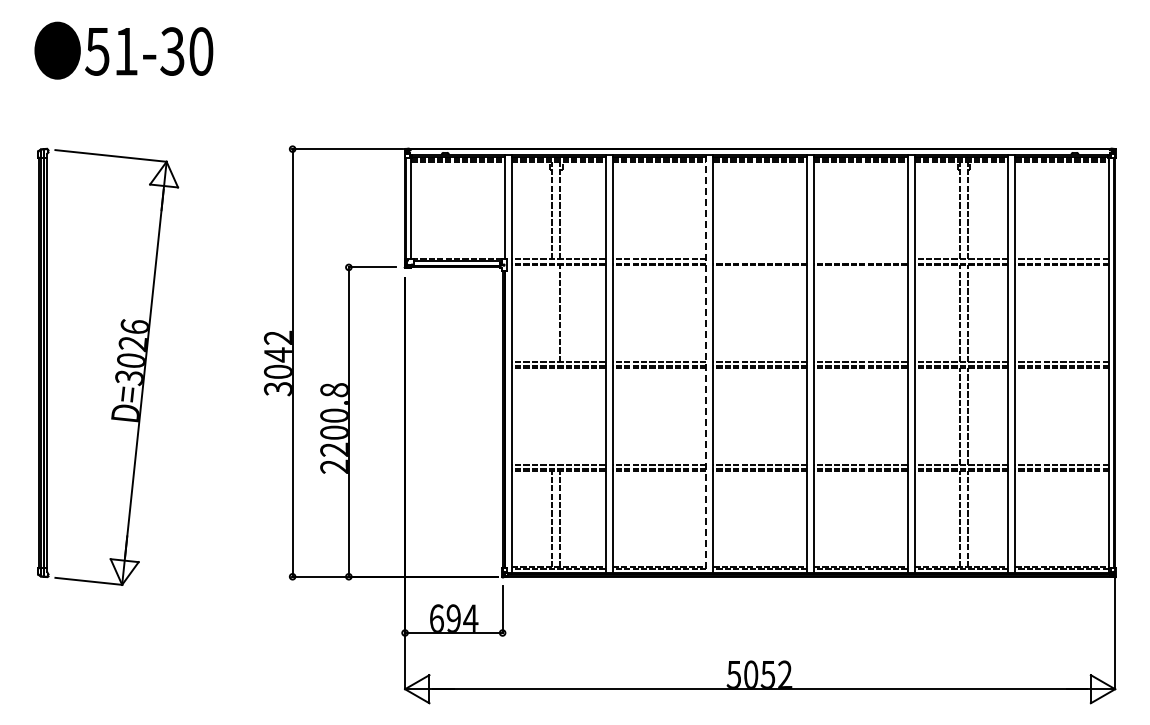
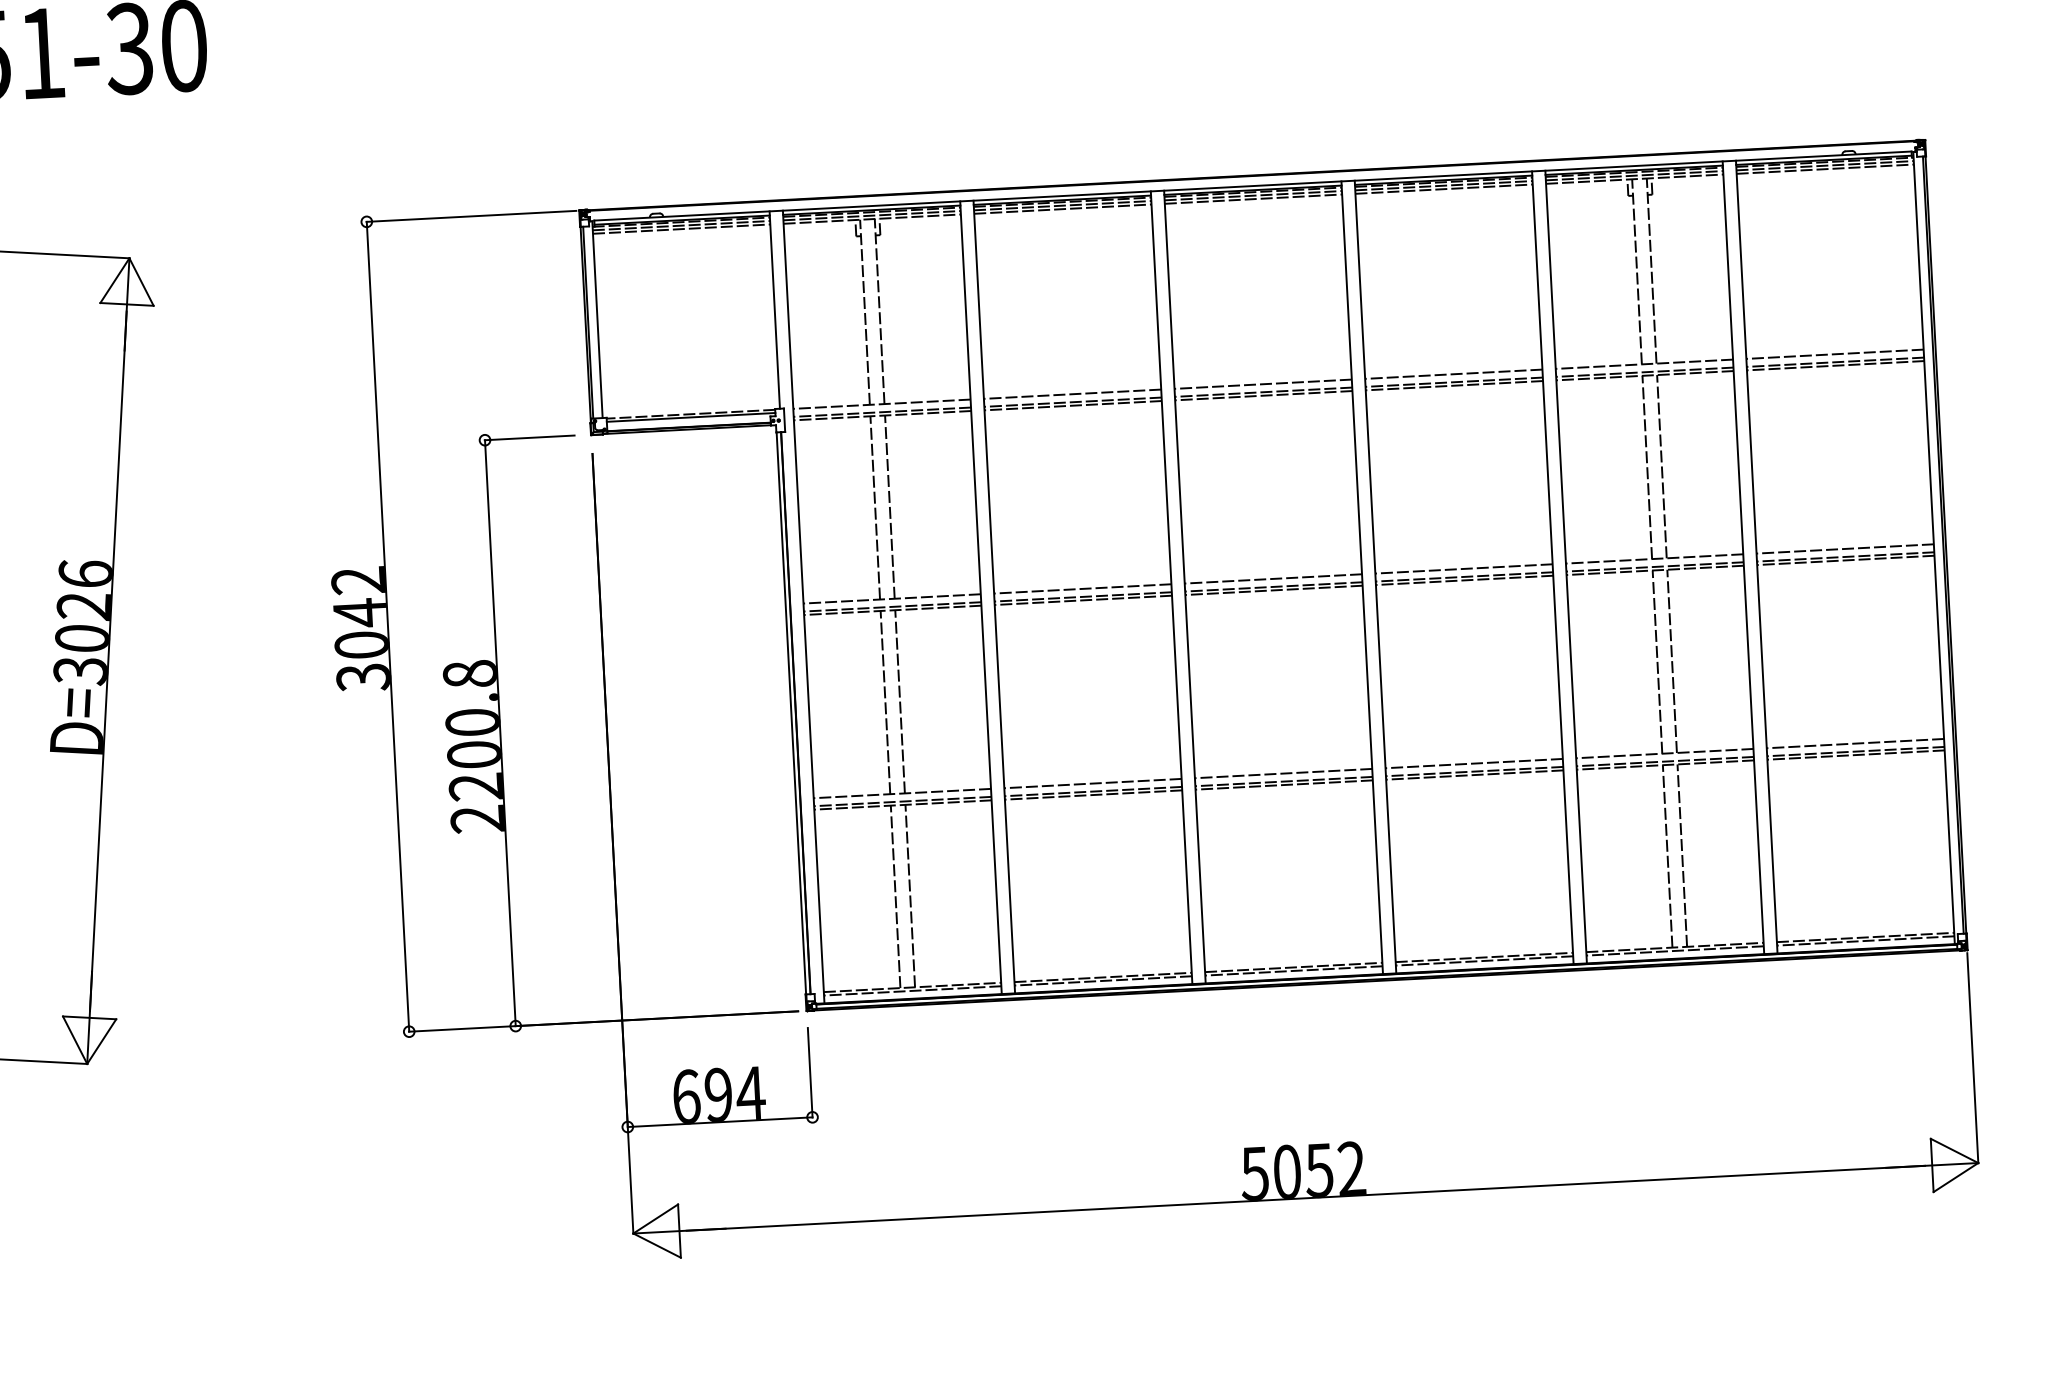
line: (759, 259) -> (1261, 384), added
line: (860, 259) -> (1453, 374), added
line: (552, 313) -> (875, 507), added
line: (706, 364) -> (1172, 588), dashed -> solid
line: (552, 416) -> (885, 702), added
line: (560, 416) -> (900, 701), added

